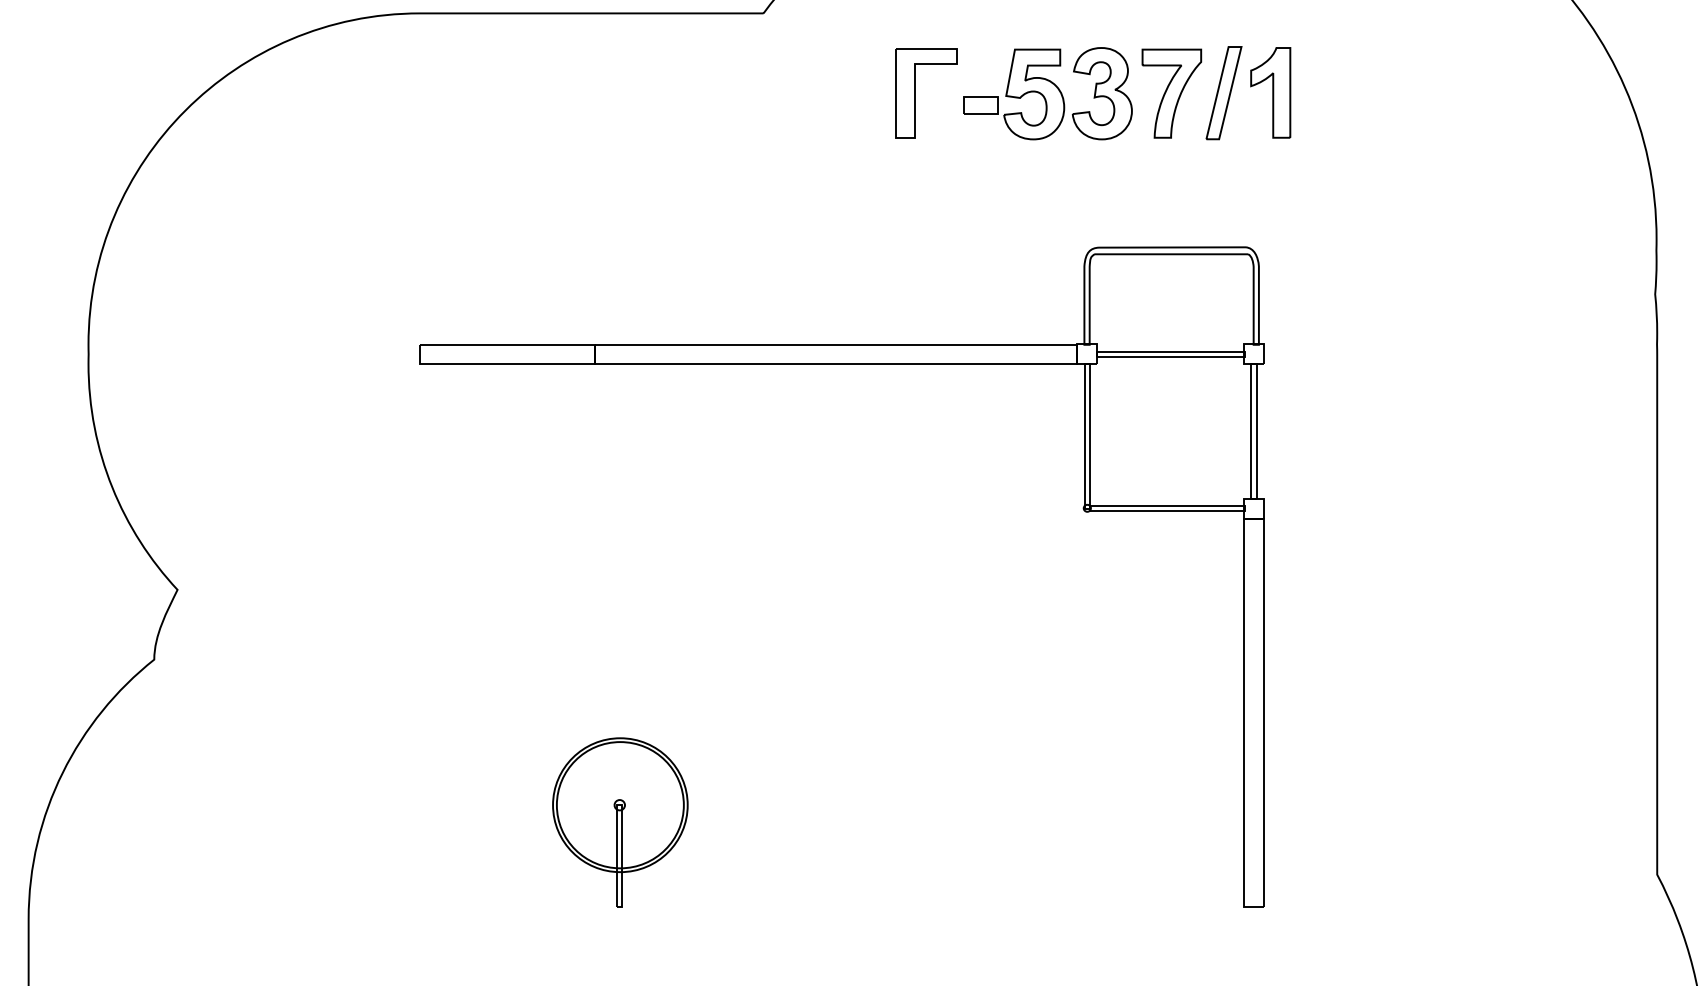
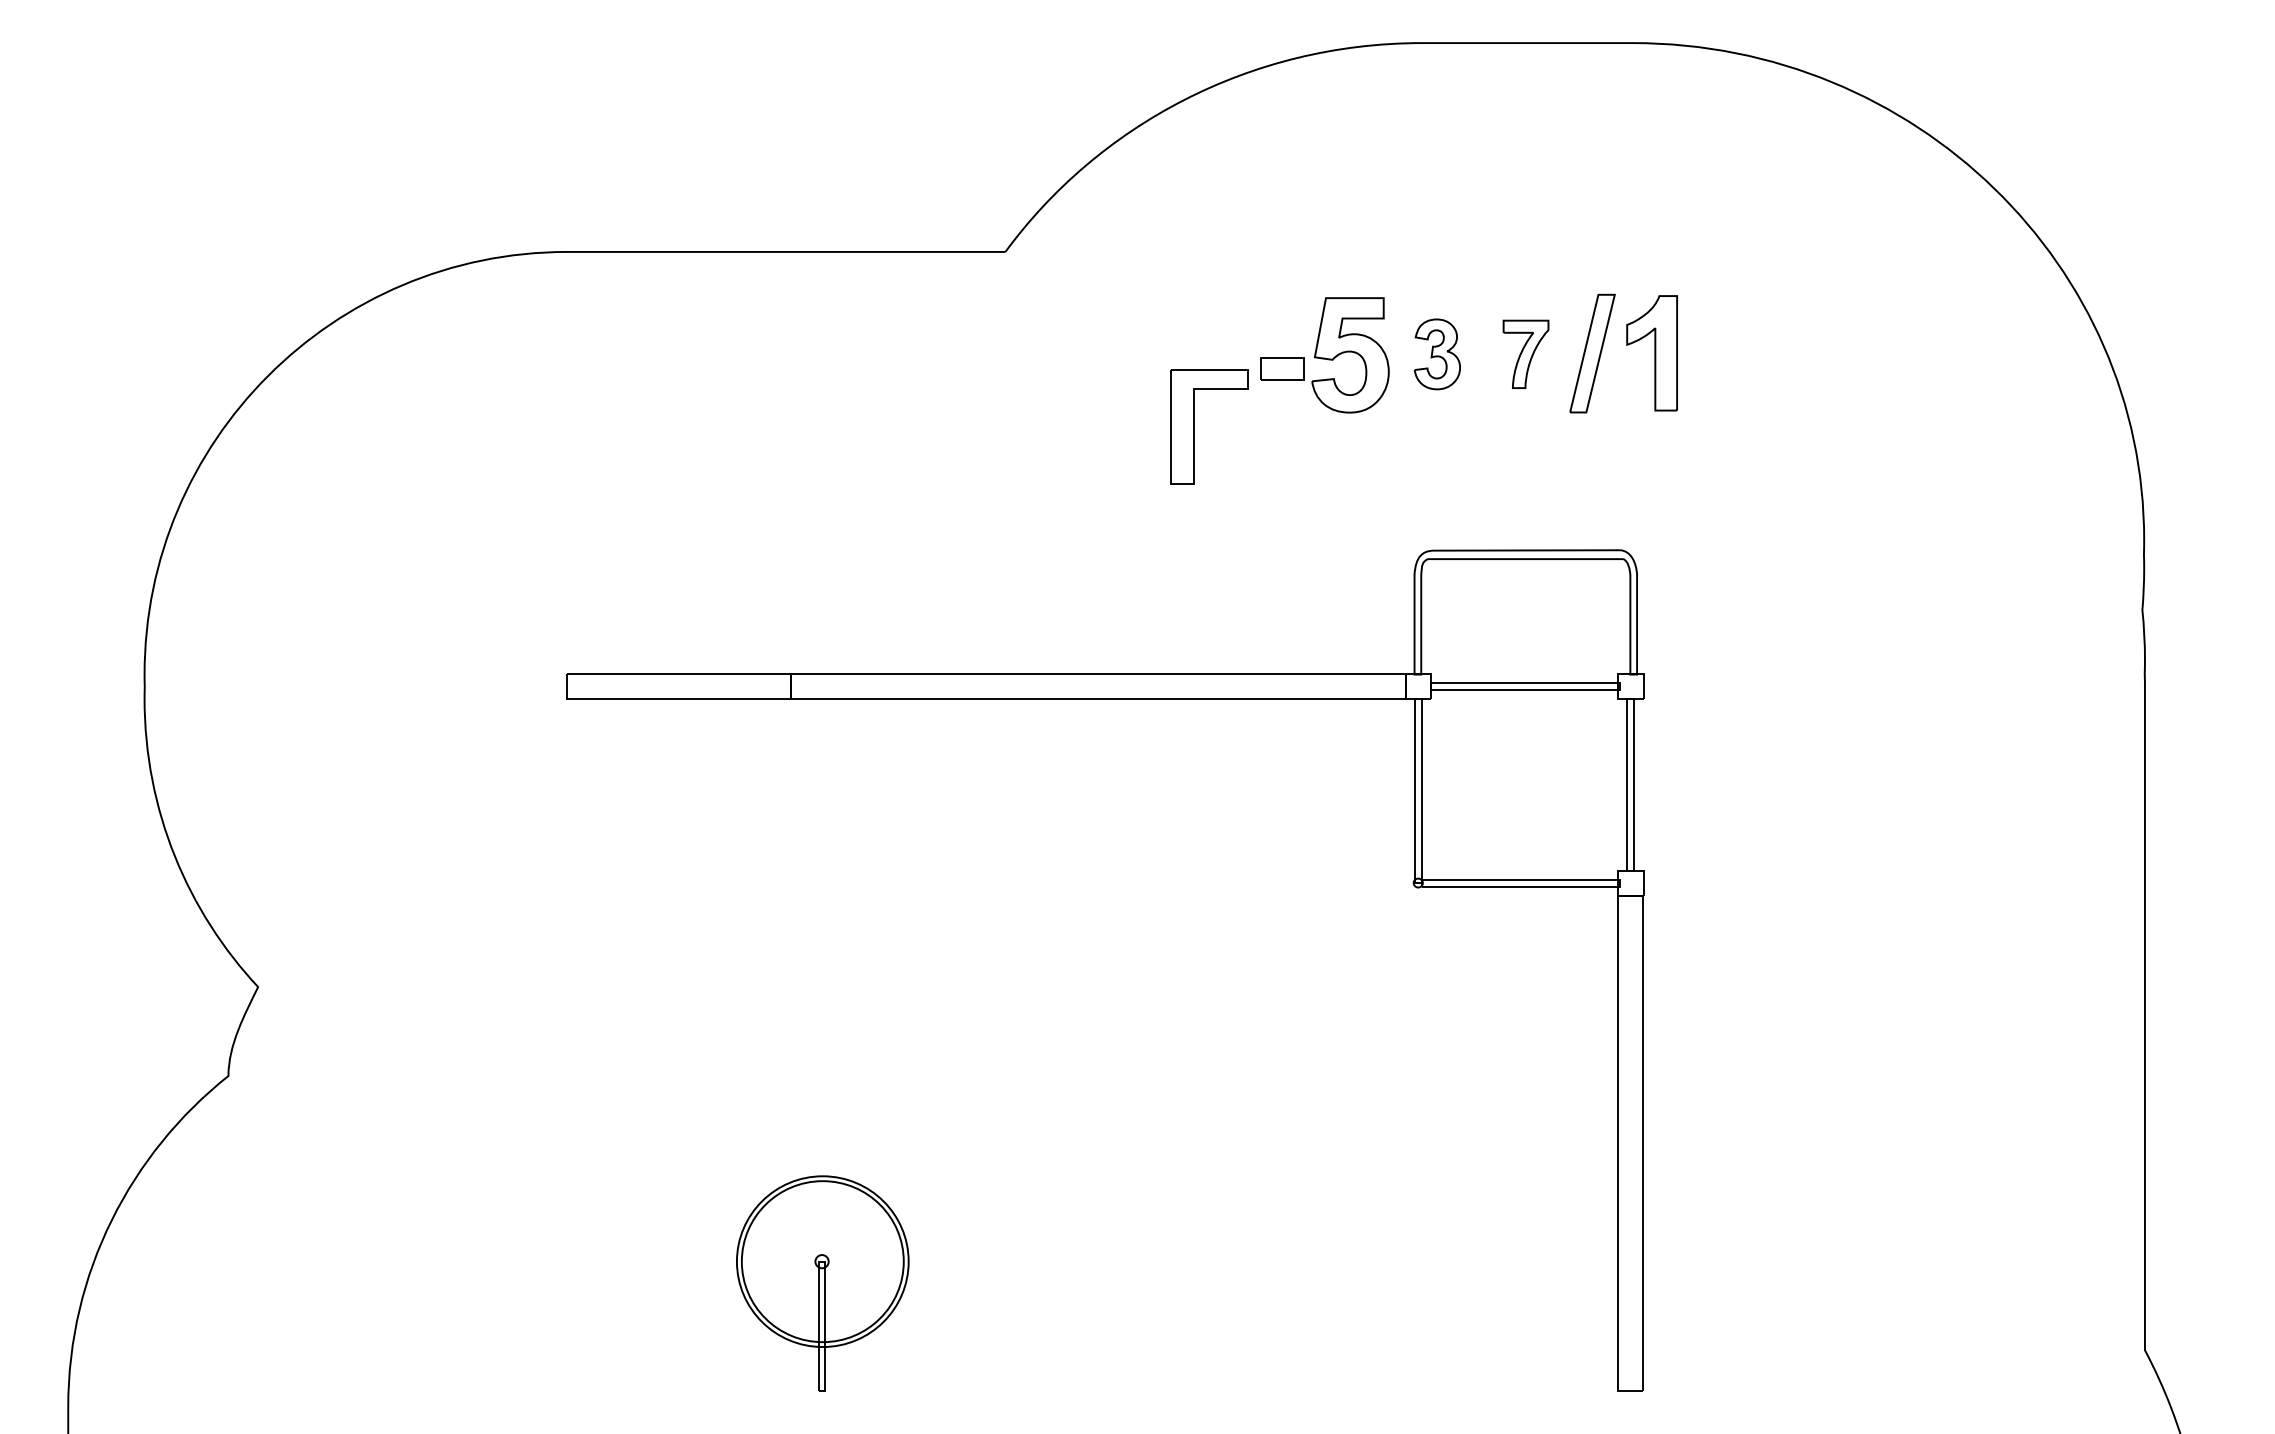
part: (914, 93) -> (1194, 426), moved
part: (1102, 93) -> (1437, 354), size x0.6
part: (1171, 93) -> (1525, 354), size x0.6

